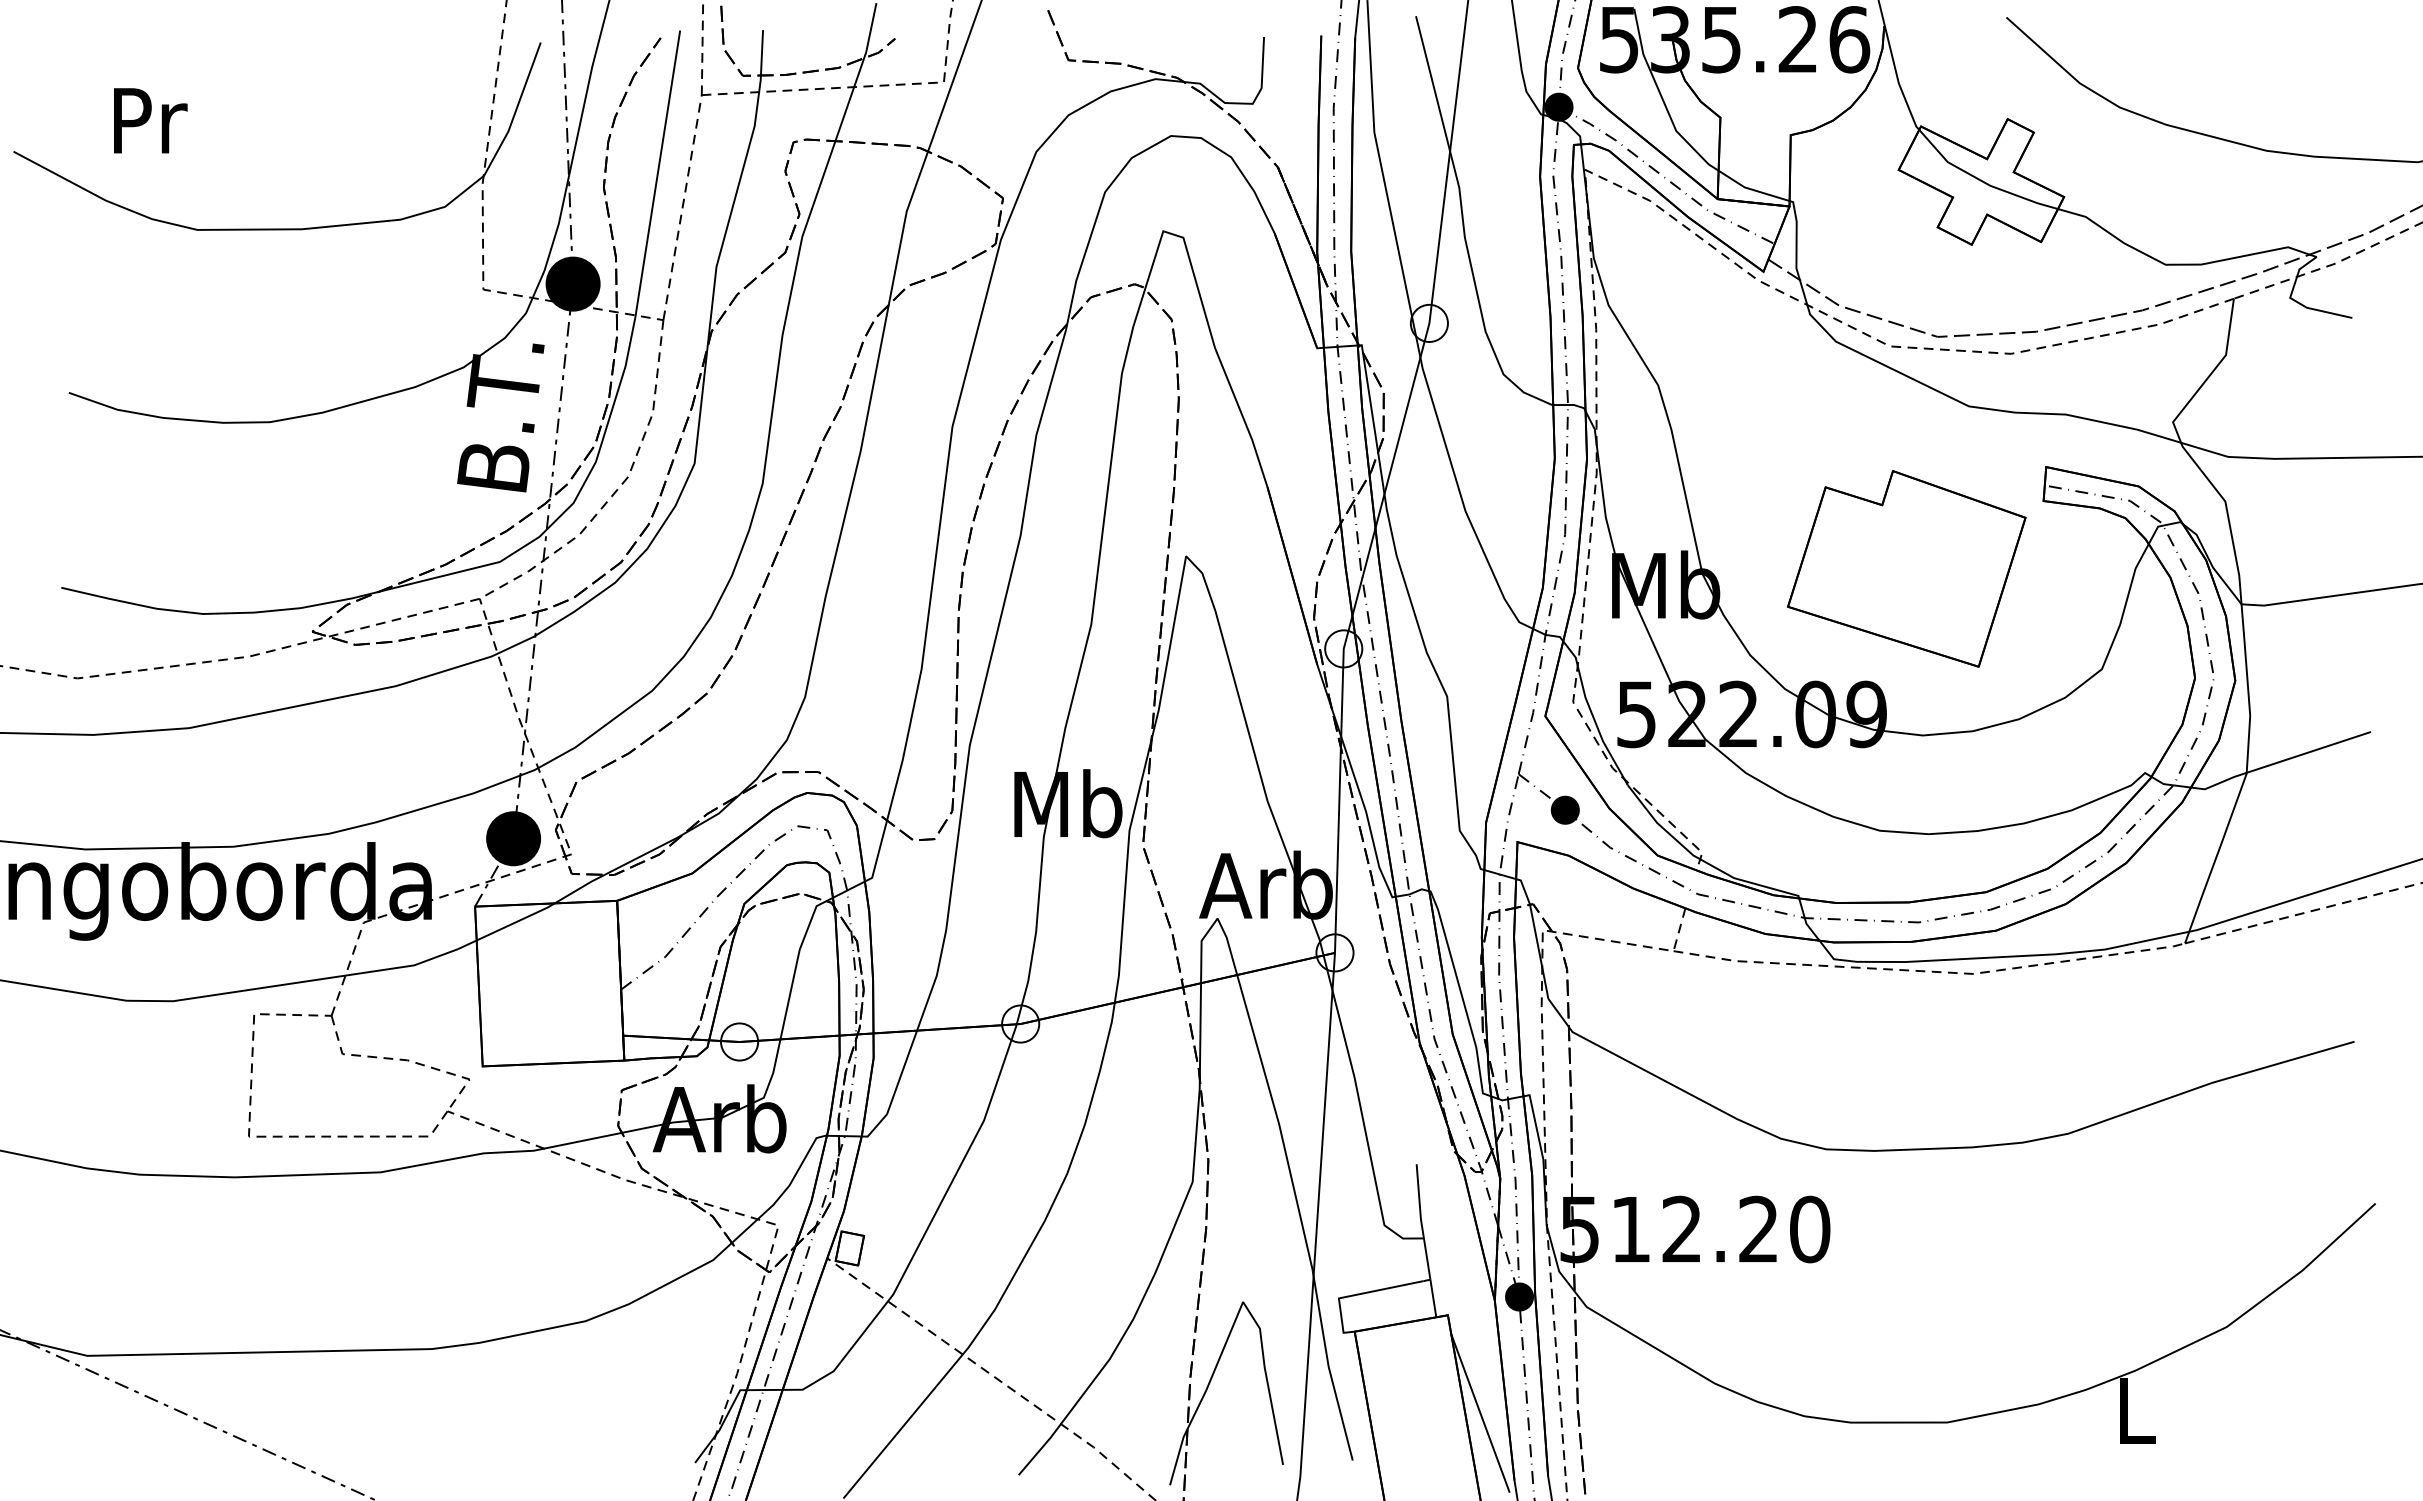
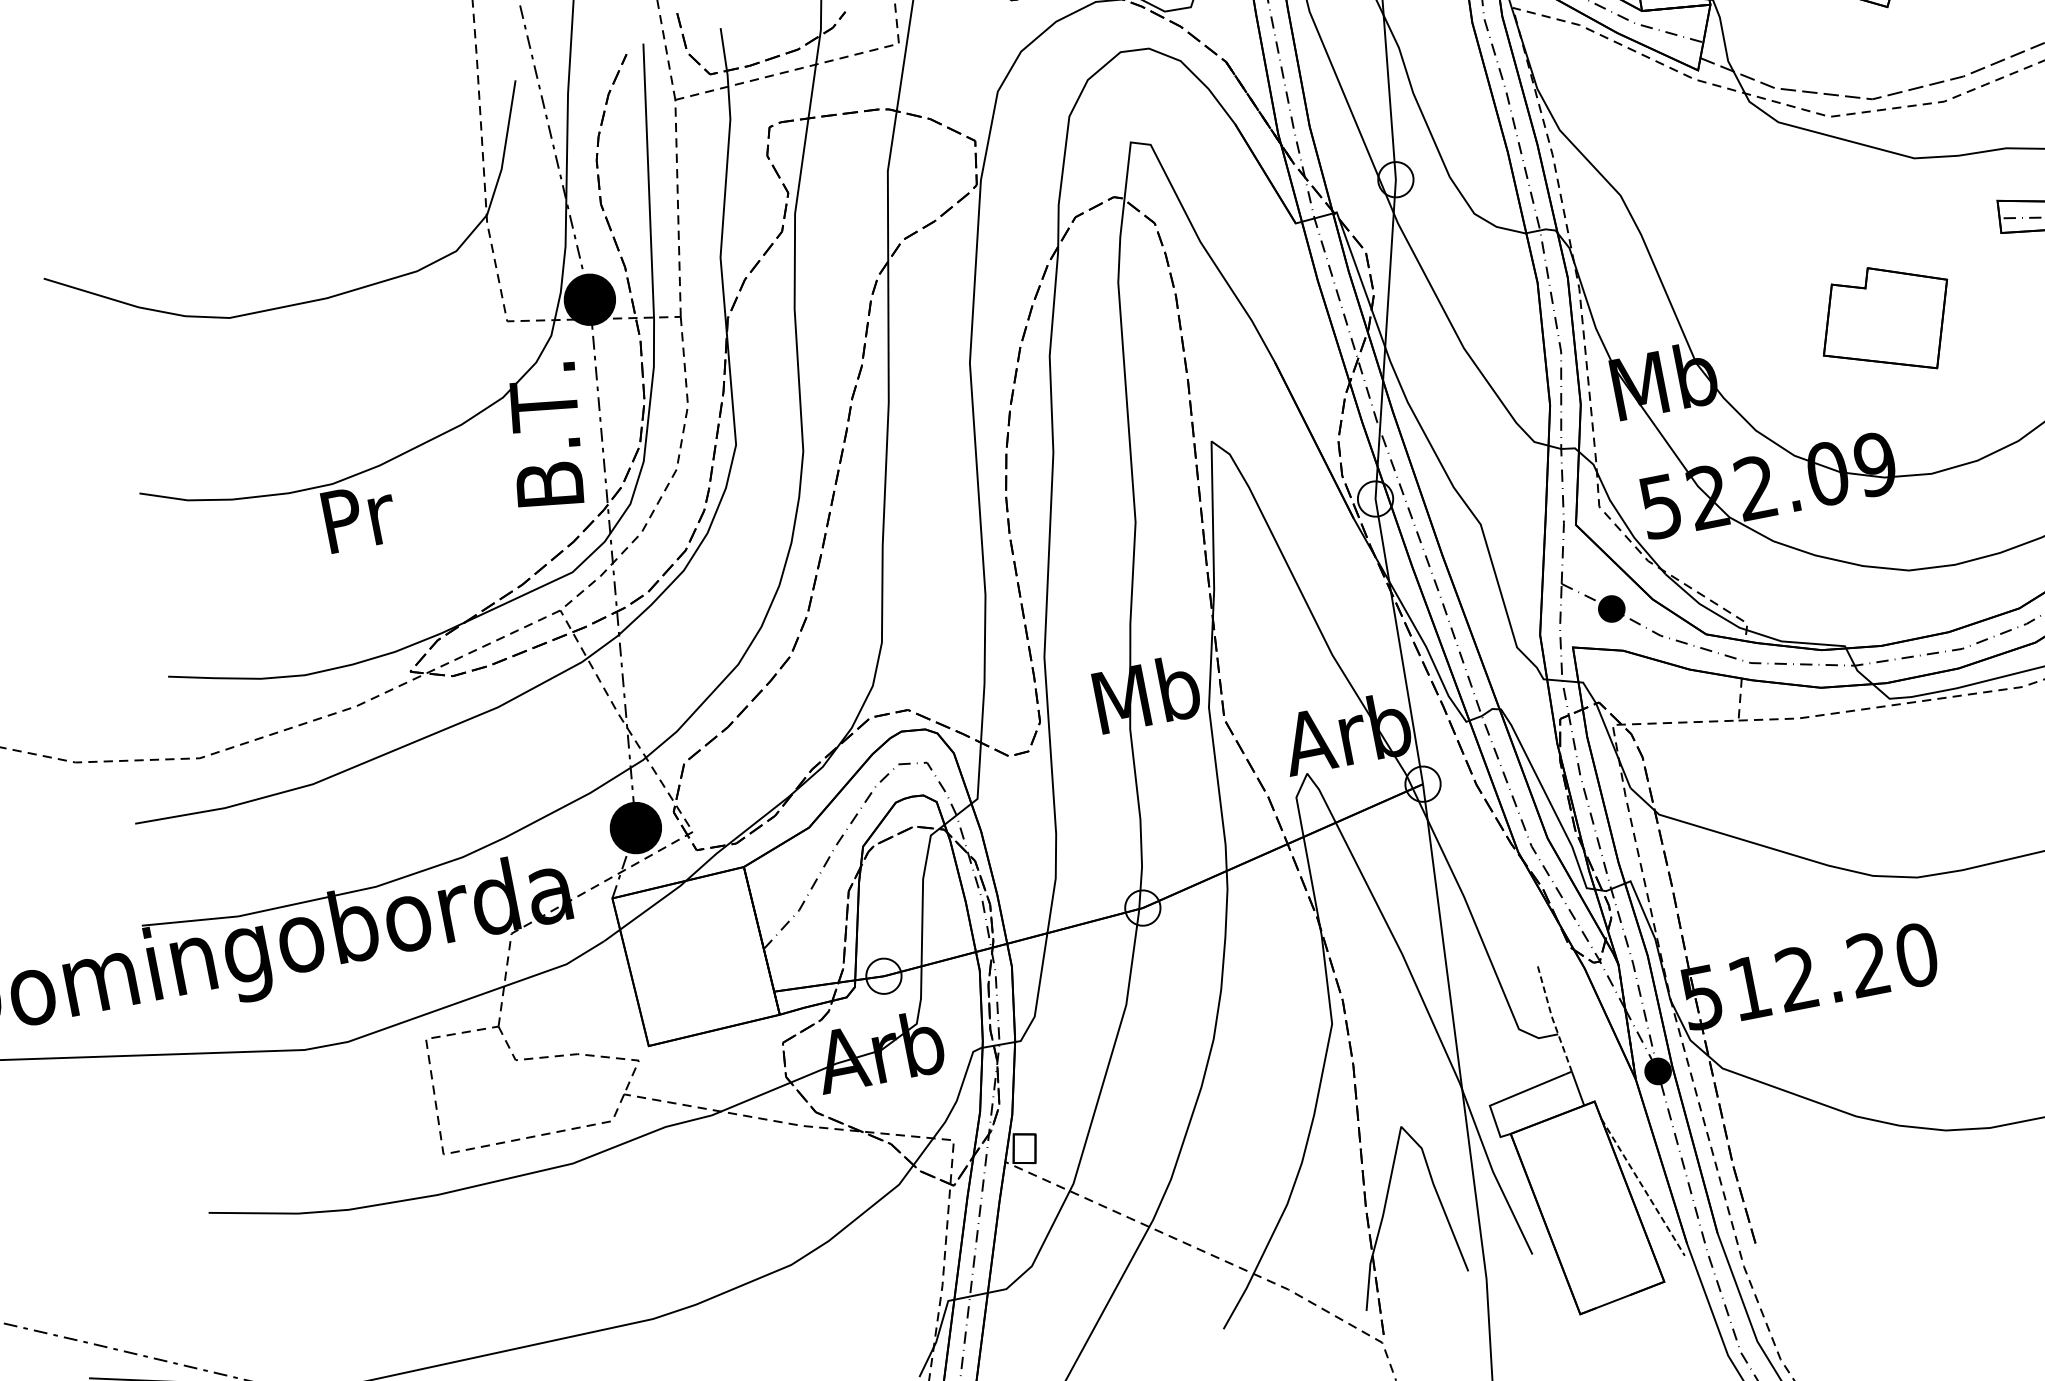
text: (150, 120) -> (359, 516), moved
part: (1906, 568) -> (1885, 321), size x0.6
line: (1421, 1222) -> (1553, 1019), solid -> dashed
line: (1480, 1414) -> (1643, 1188), solid -> dashed

